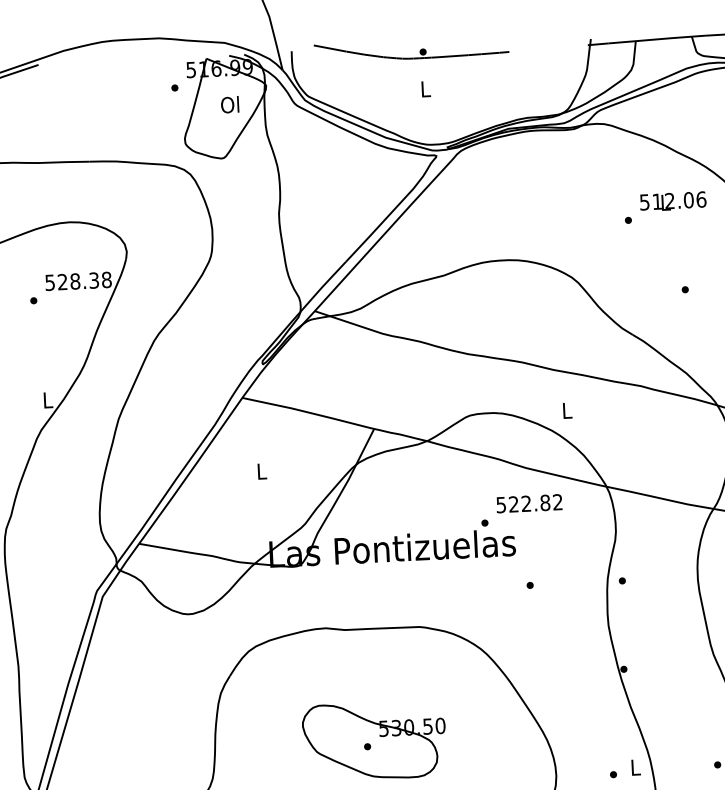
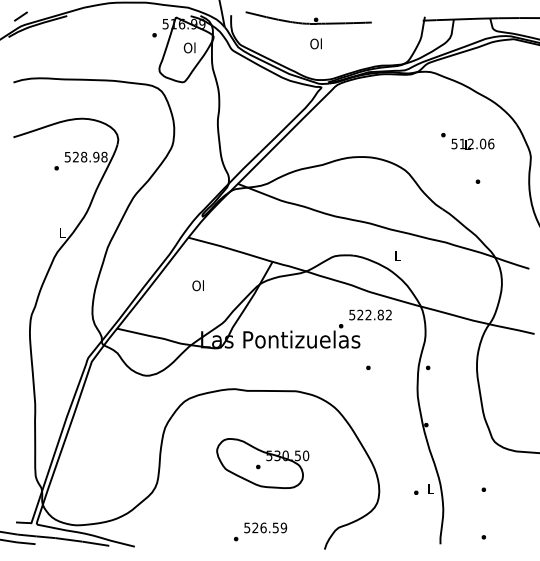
text: (423, 88) -> (315, 43), L -> Ol
text: (672, 200) -> (472, 143), moved
text: (94, 281) -> (96, 157), 528.38 -> 528.98
text: (260, 471) -> (197, 285), L -> Ol

